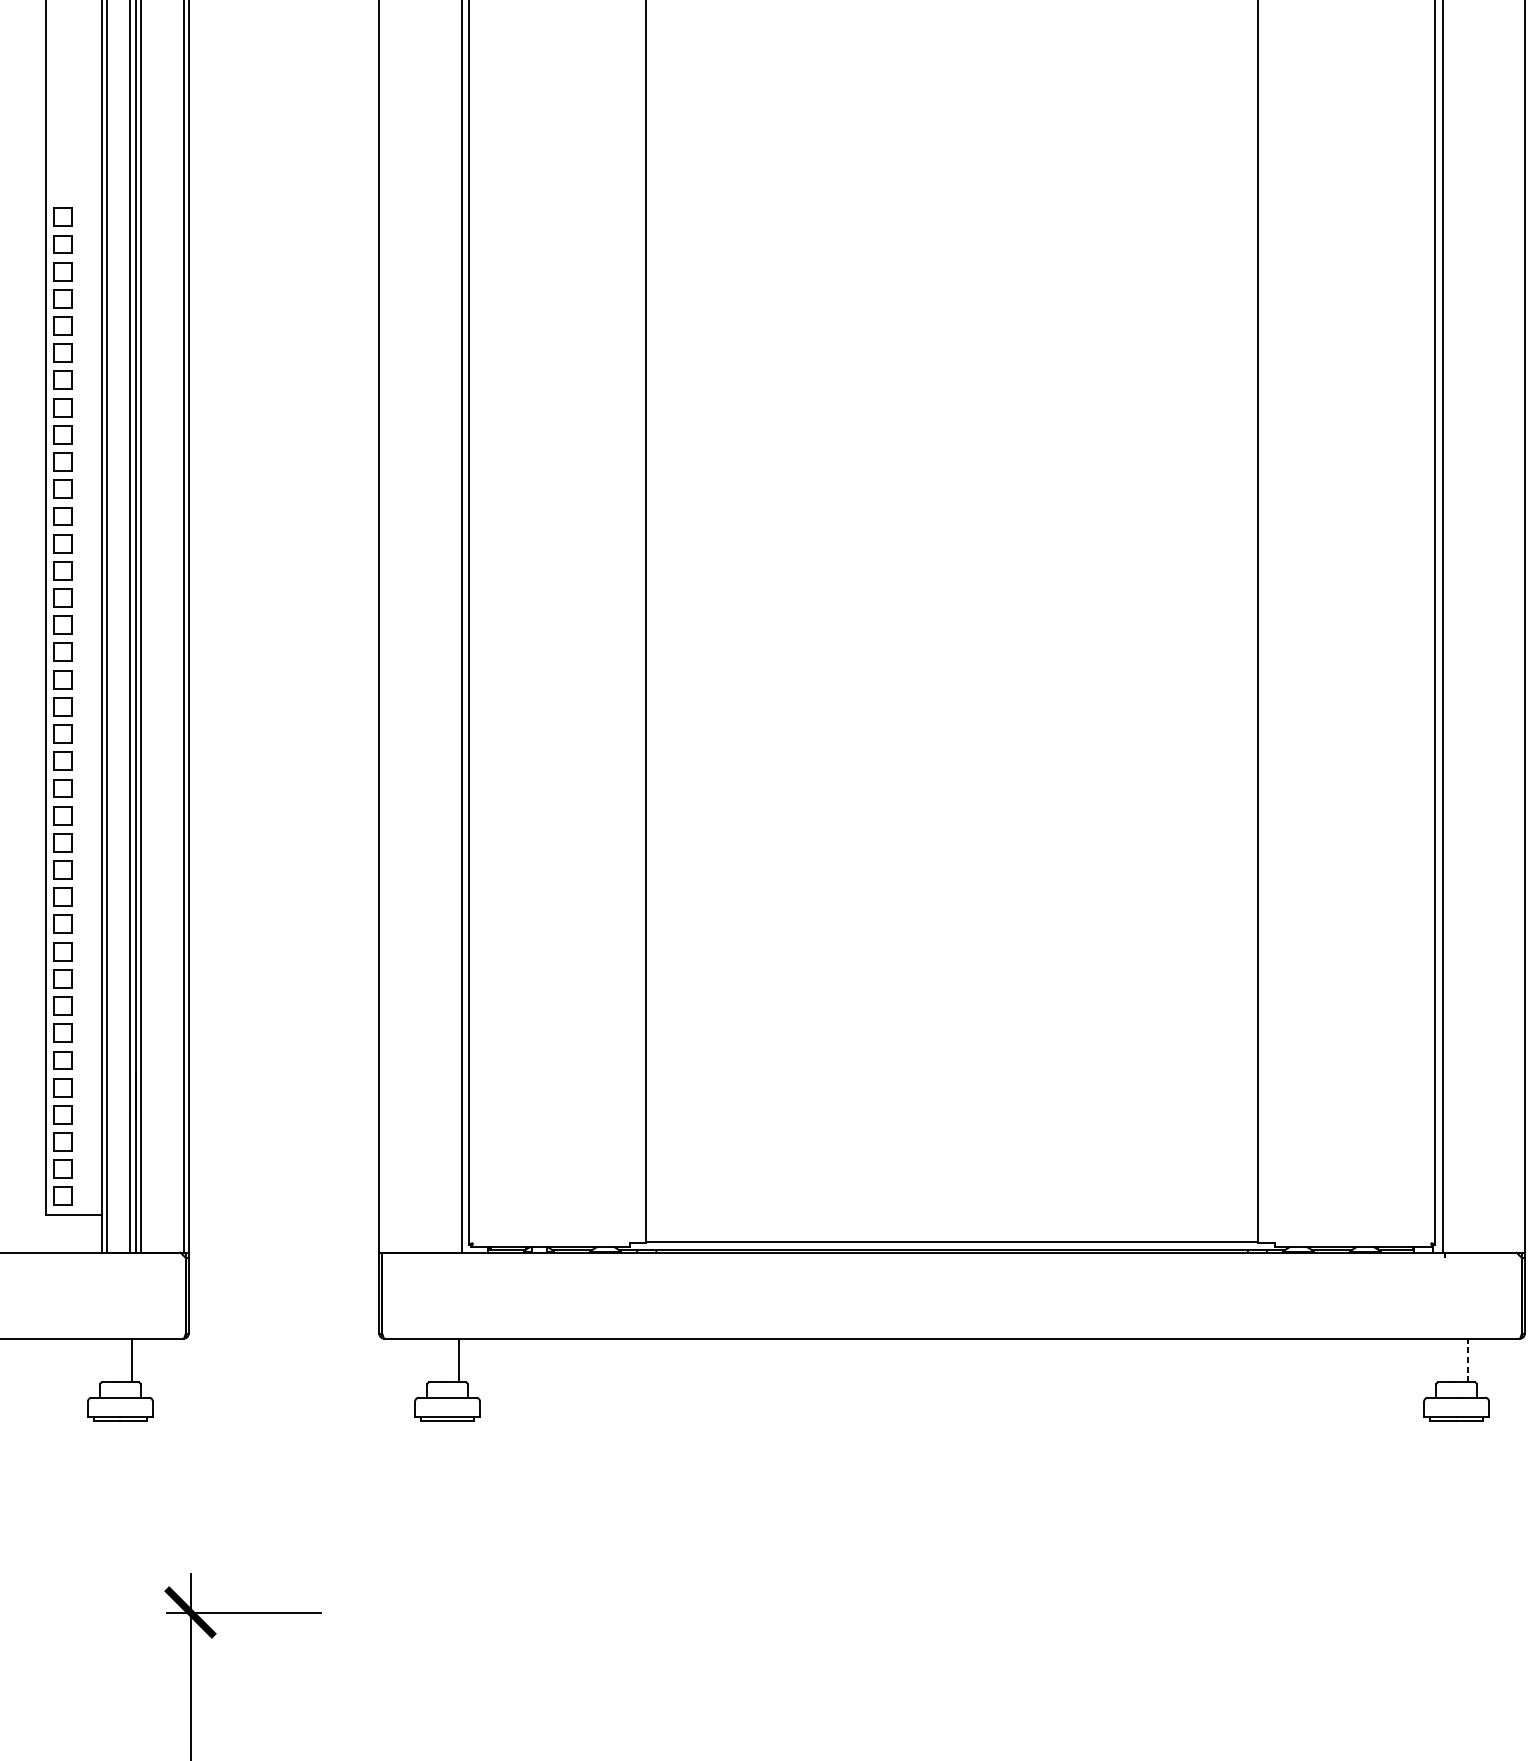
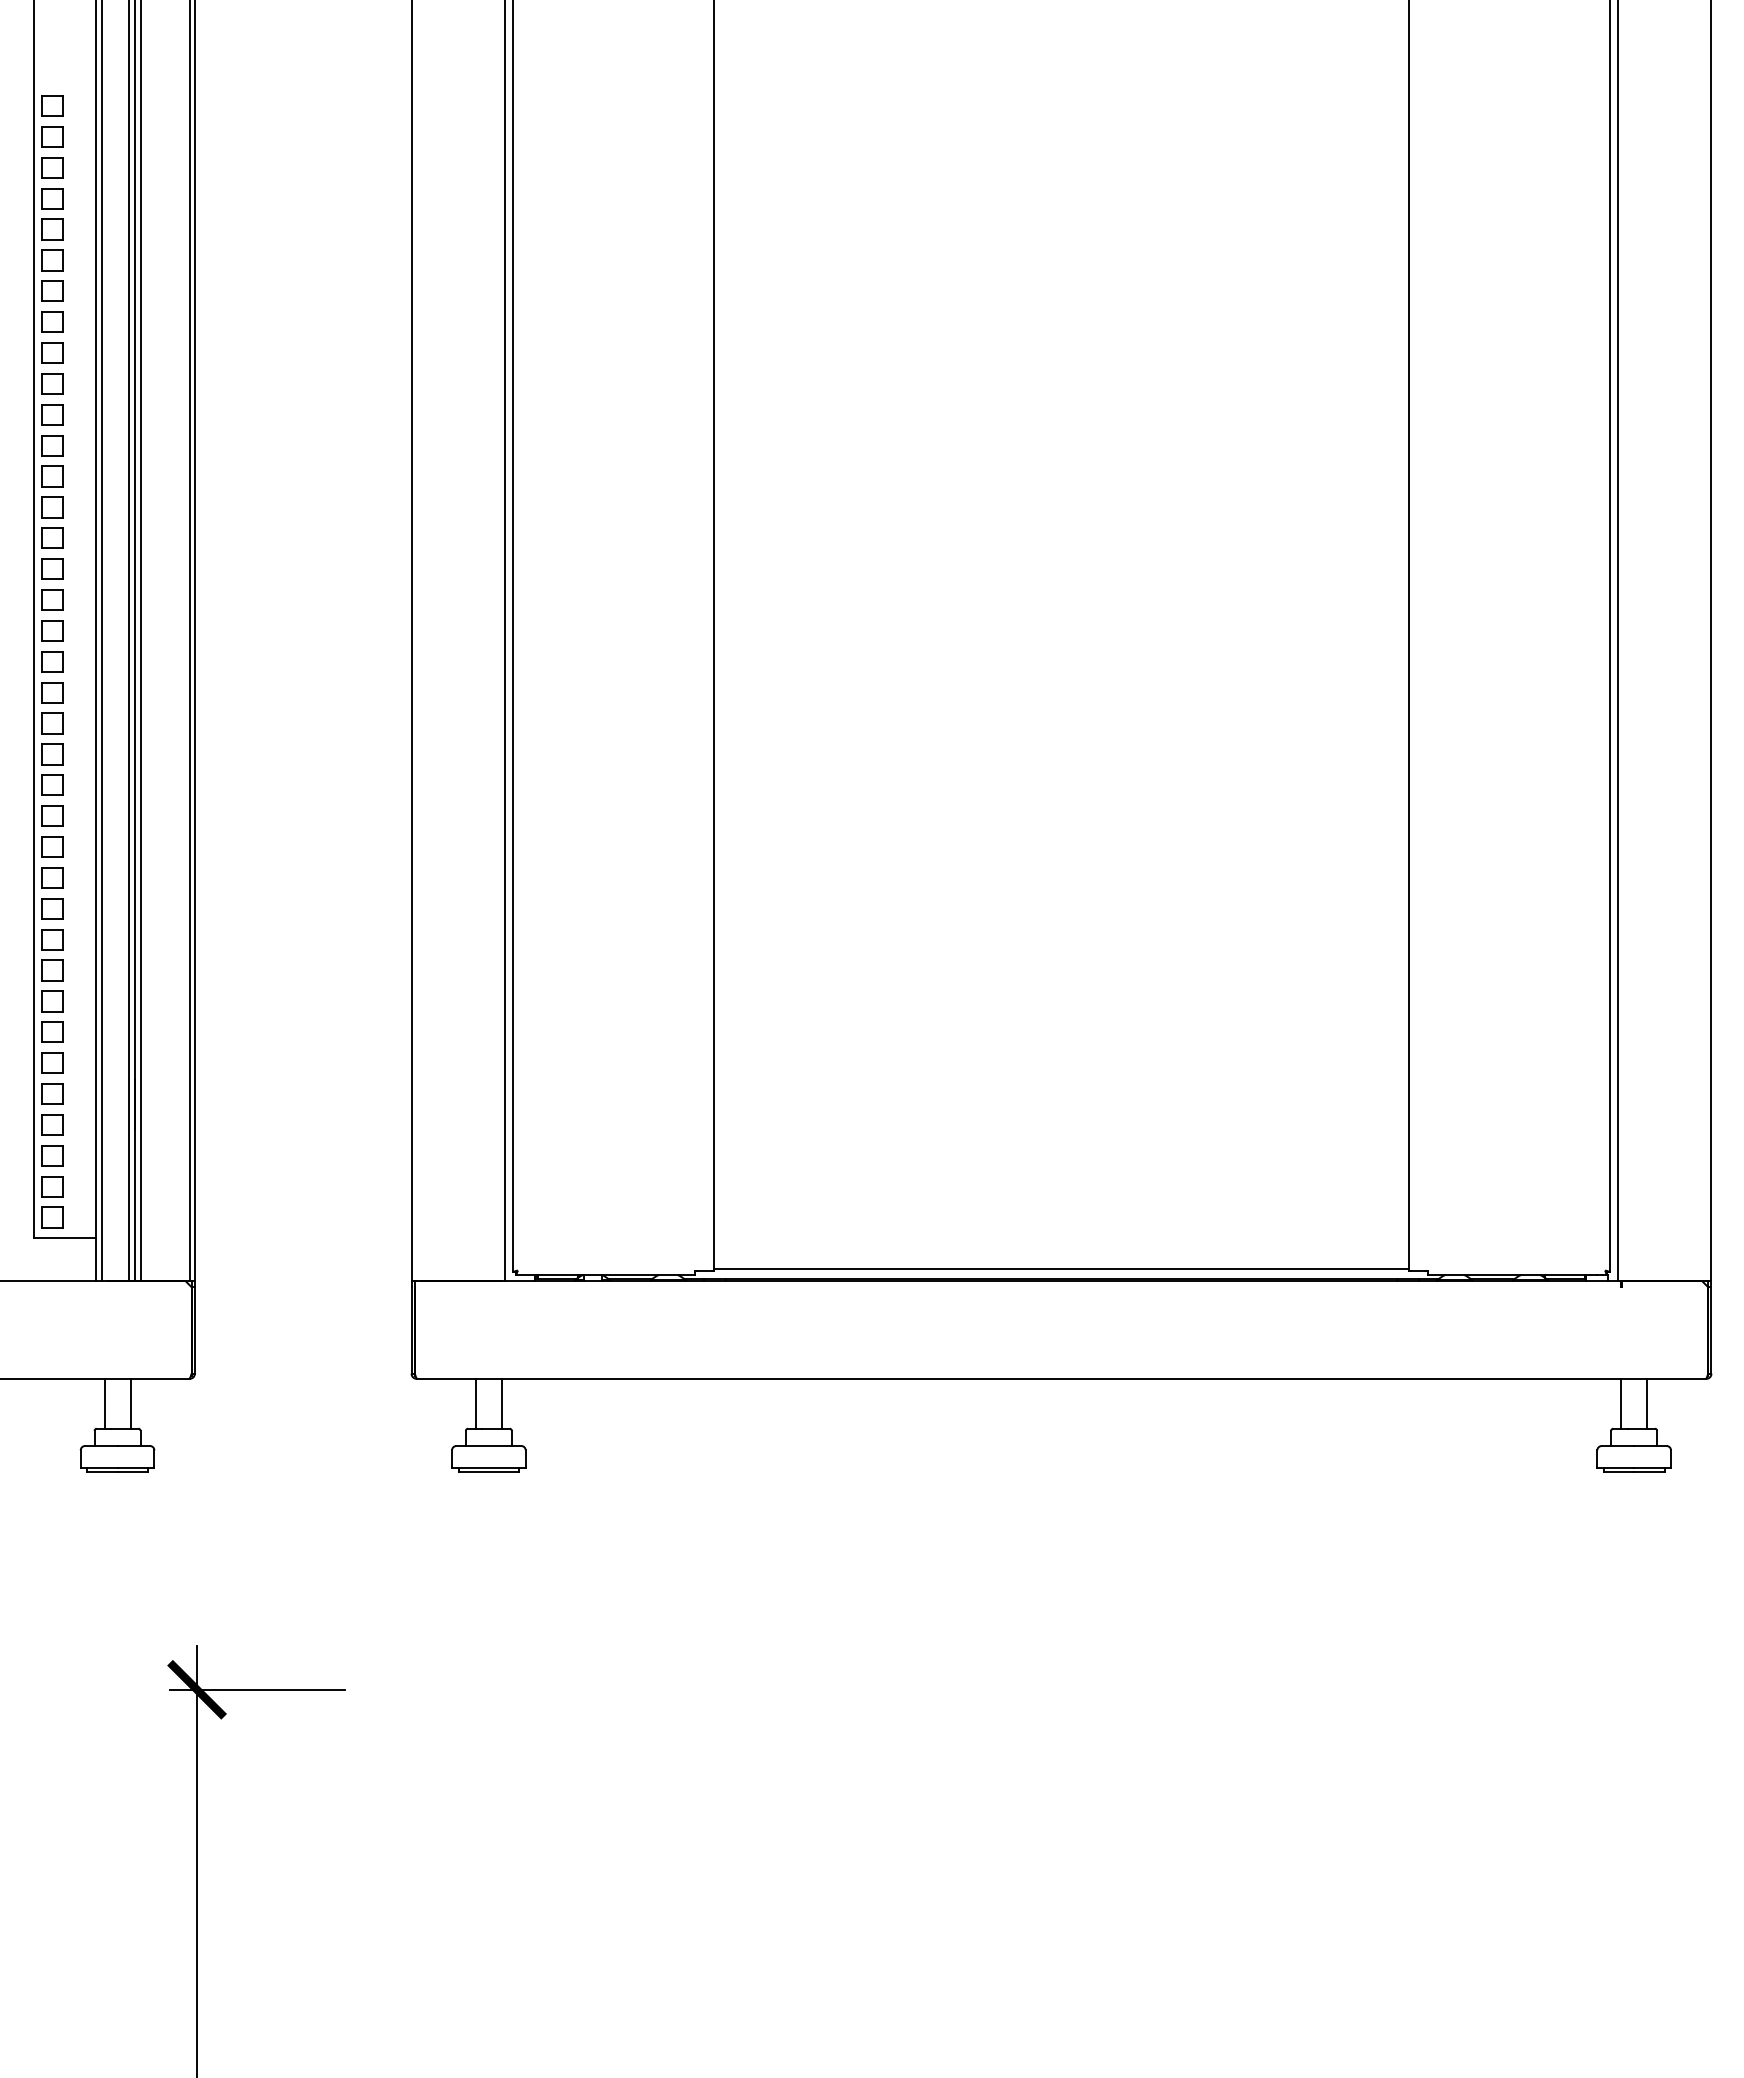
line: (108, 1360) -> (104, 1403), added
line: (435, 1360) -> (475, 1403), added
line: (1445, 1360) -> (1621, 1403), added
line: (1468, 1360) -> (1647, 1403), dashed -> solid

